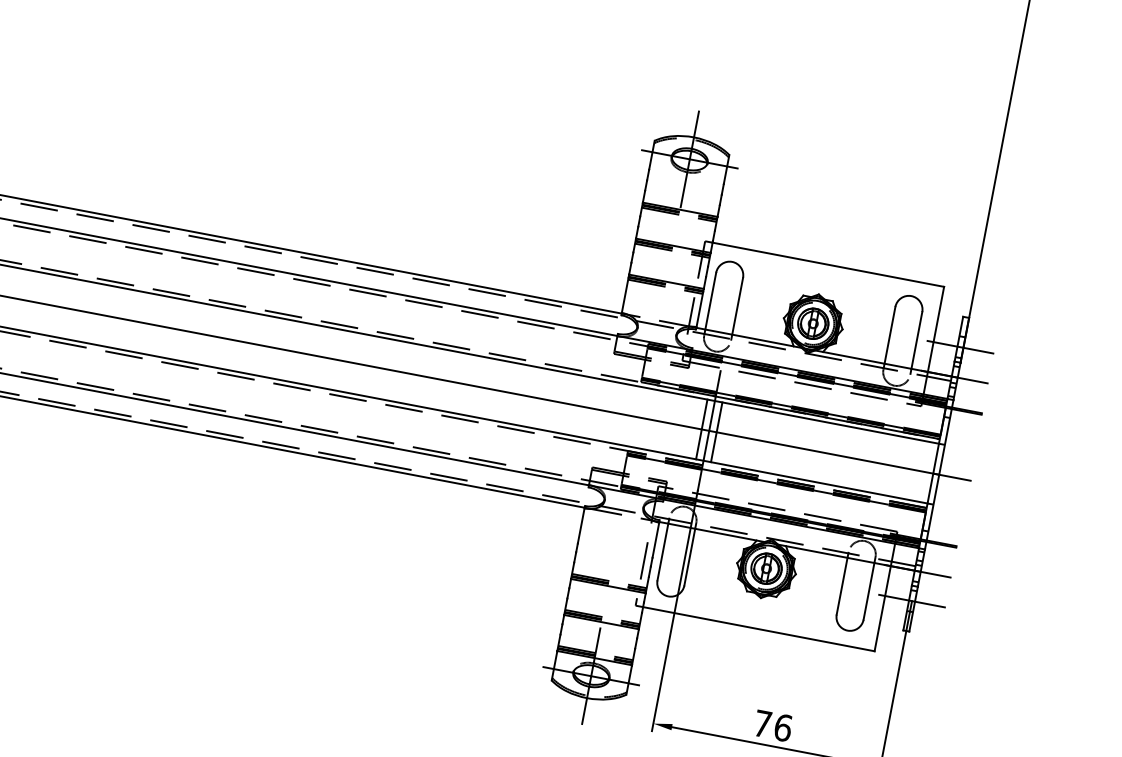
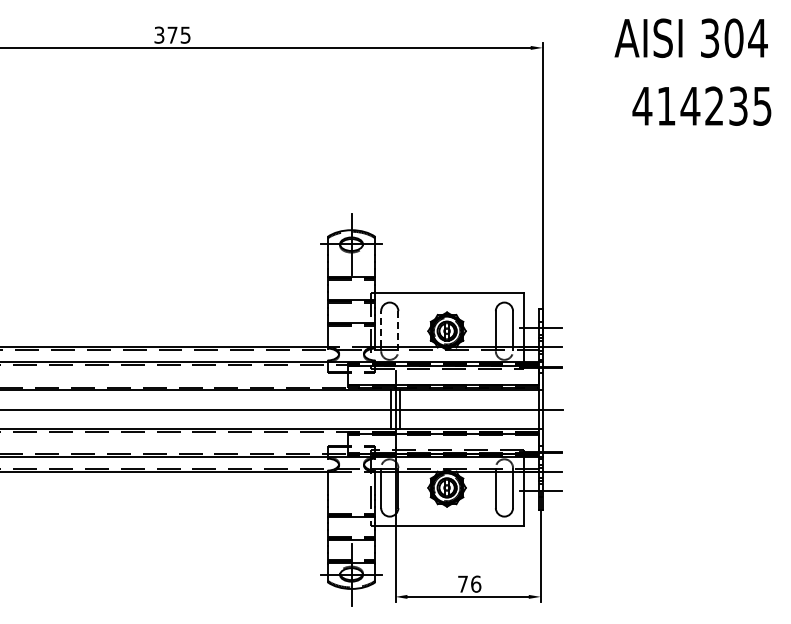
line: (711, 299) -> (381, 328), solid -> dashed
line: (737, 306) -> (398, 329), solid -> dashed

